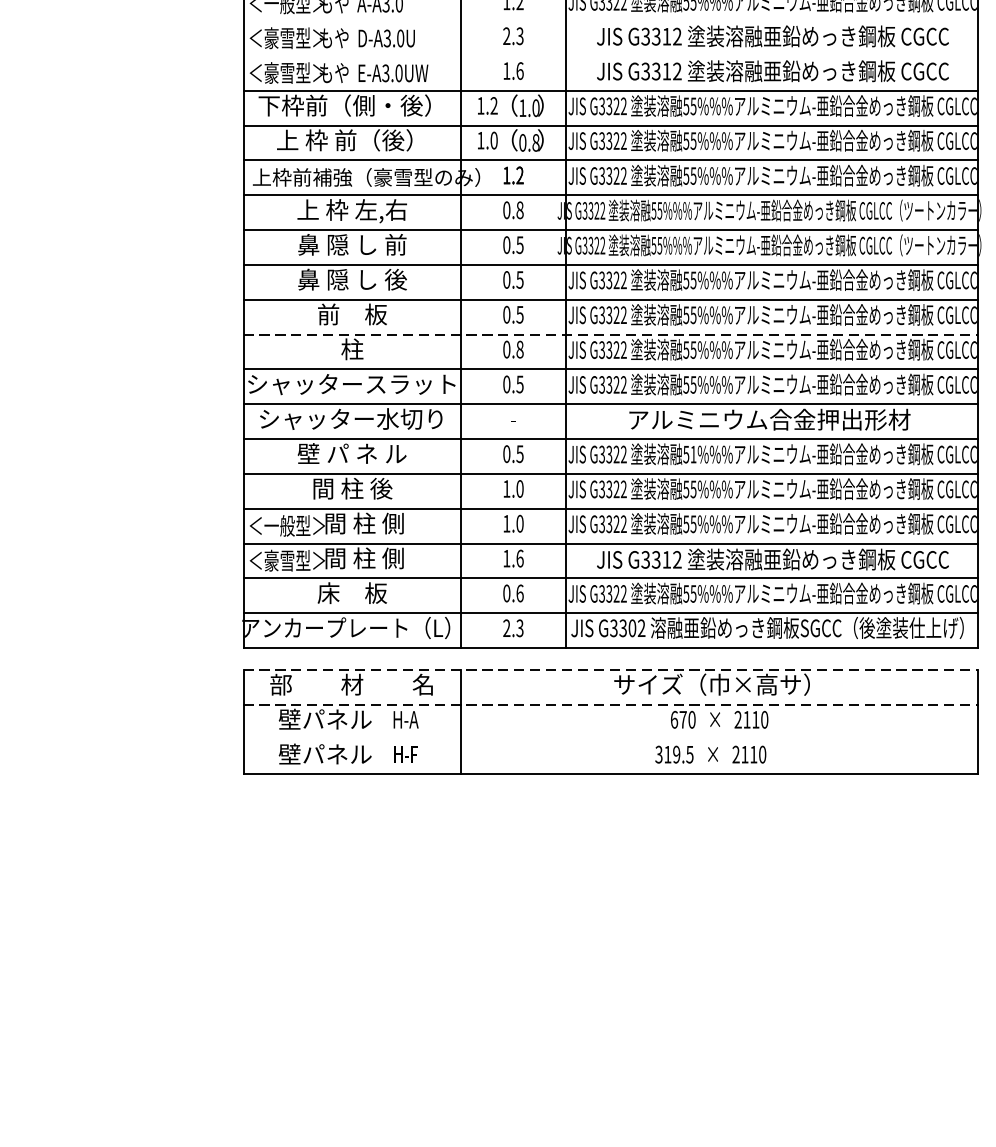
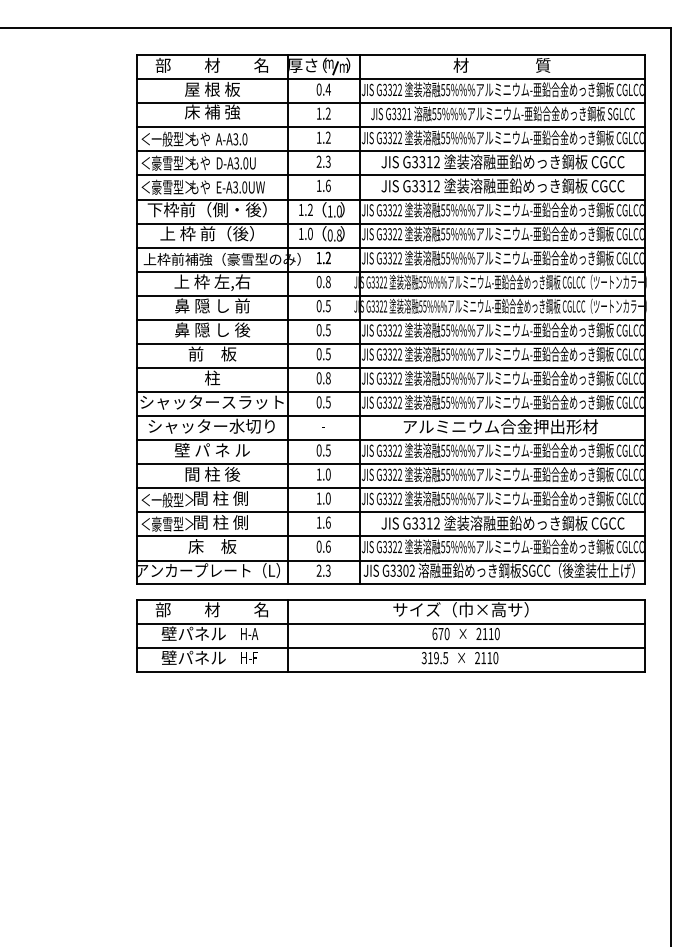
line: (610, 21) -> (390, 151), added
line: (610, 56) -> (390, 175), added
line: (610, 333) -> (390, 367), dashed -> solid
text: (694, 454) -> (448, 450), 51%%% -> 55%%%
line: (610, 669) -> (390, 599), dashed -> solid
line: (610, 704) -> (390, 623), dashed -> solid
line: (610, 739) -> (390, 647), added

